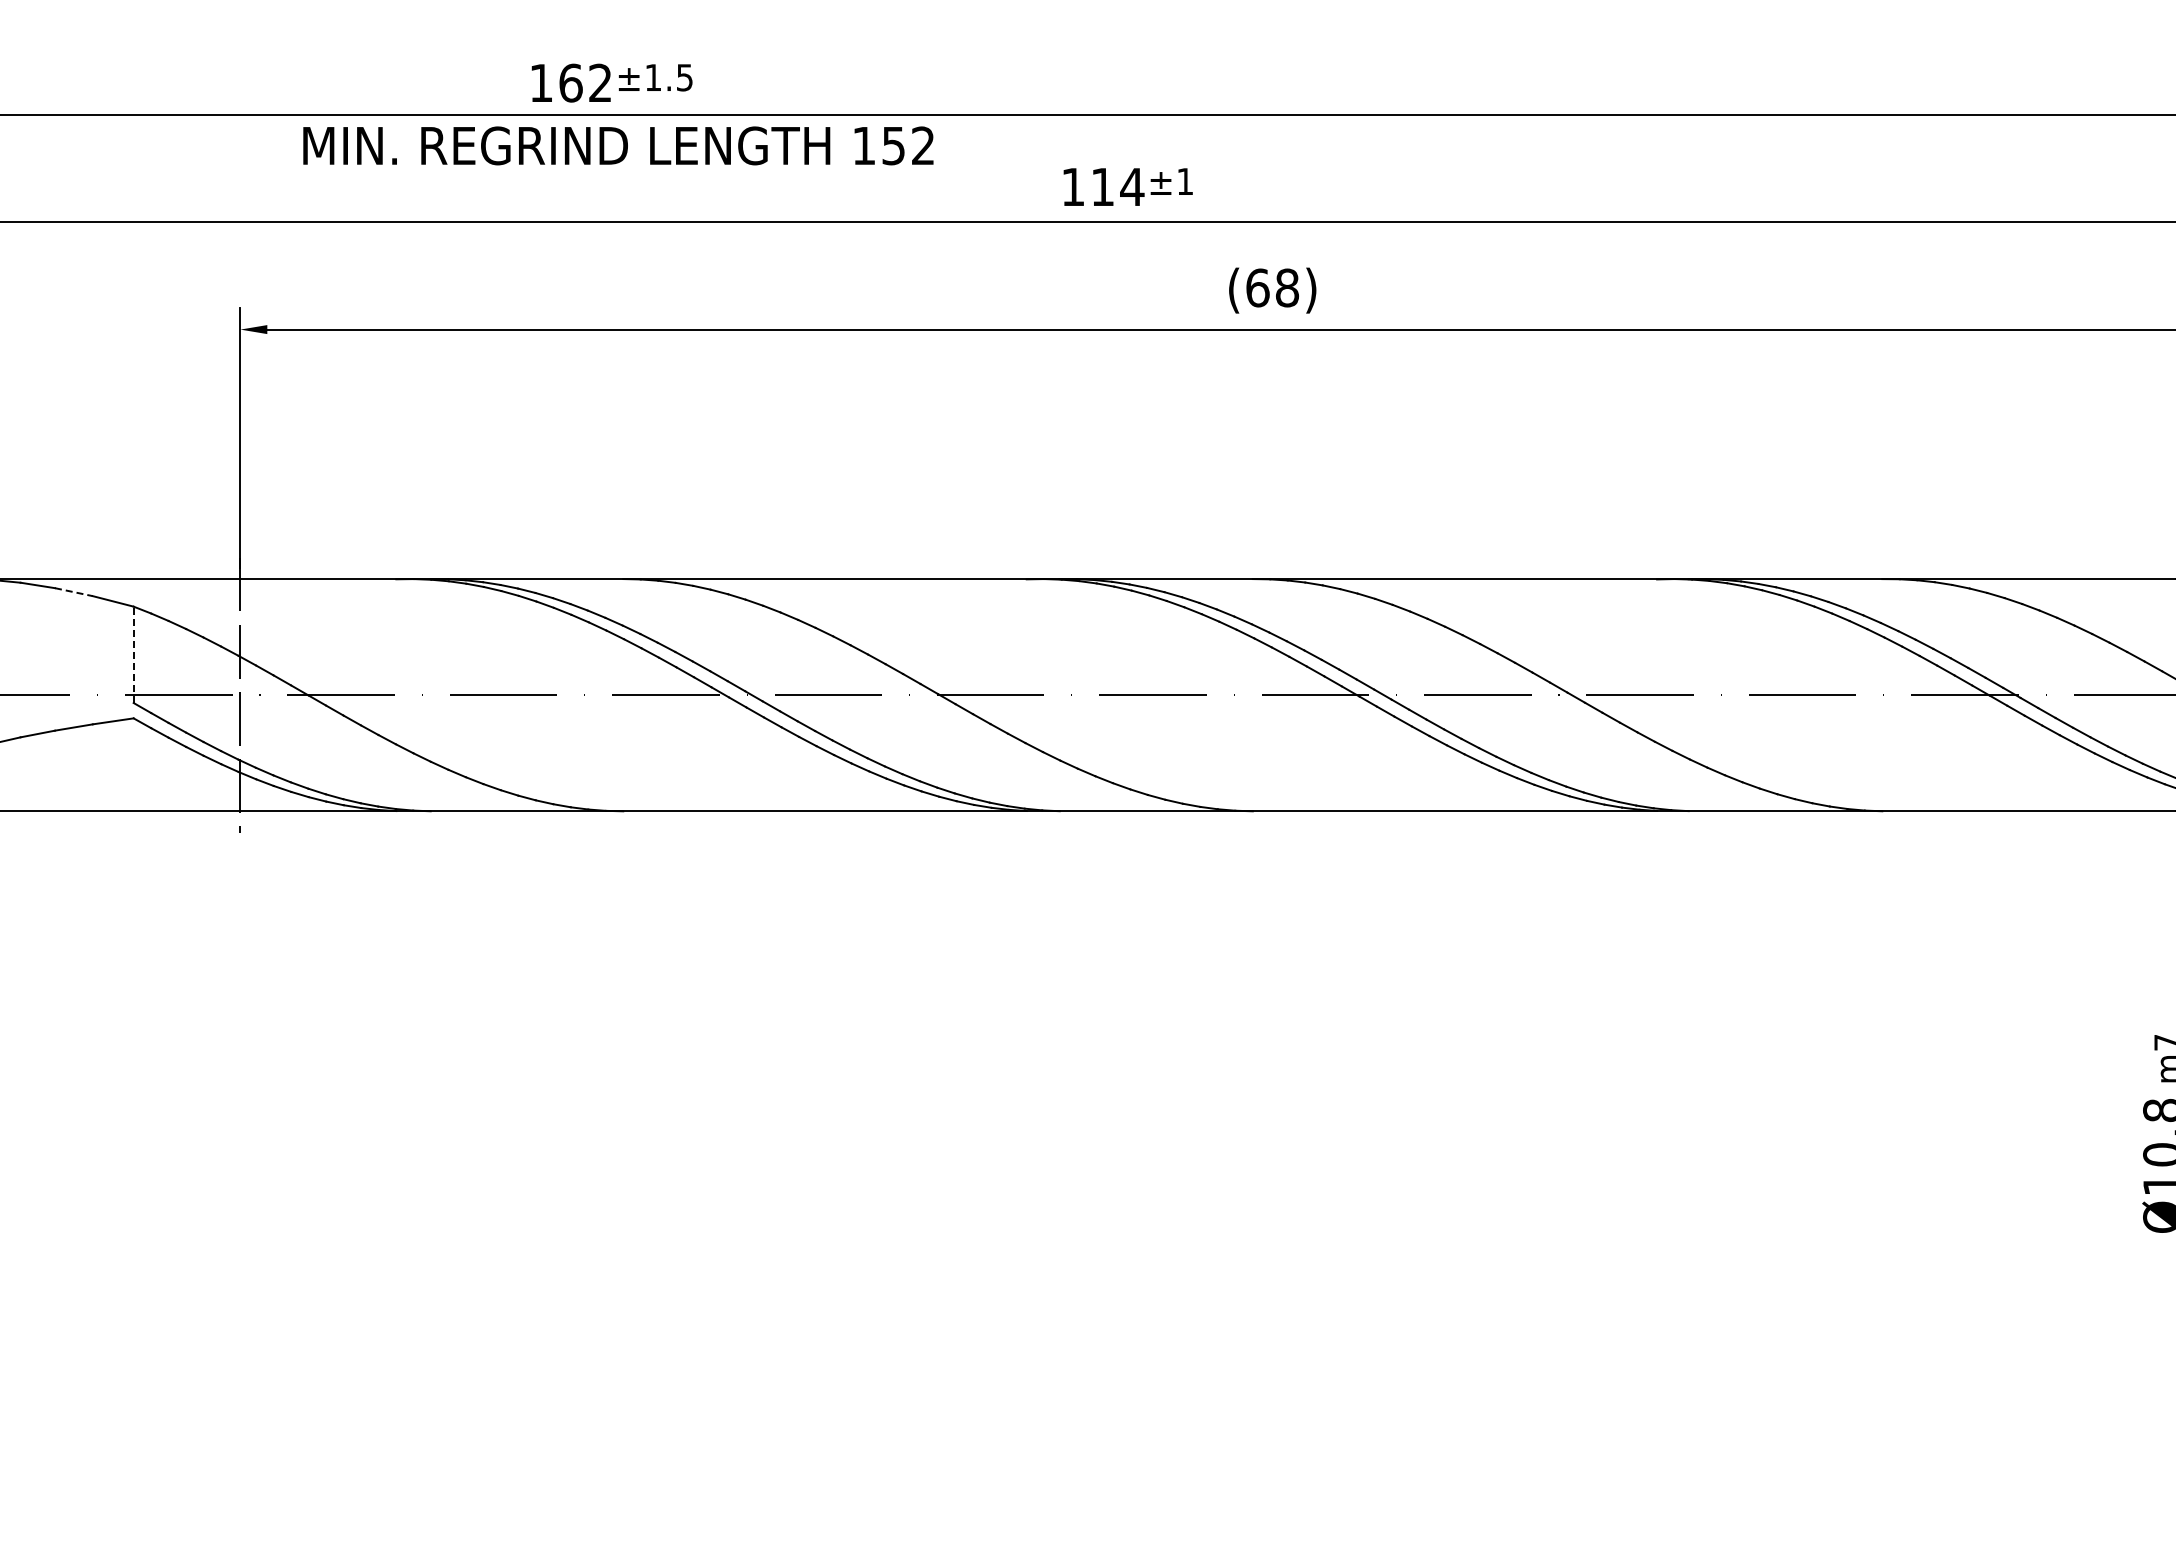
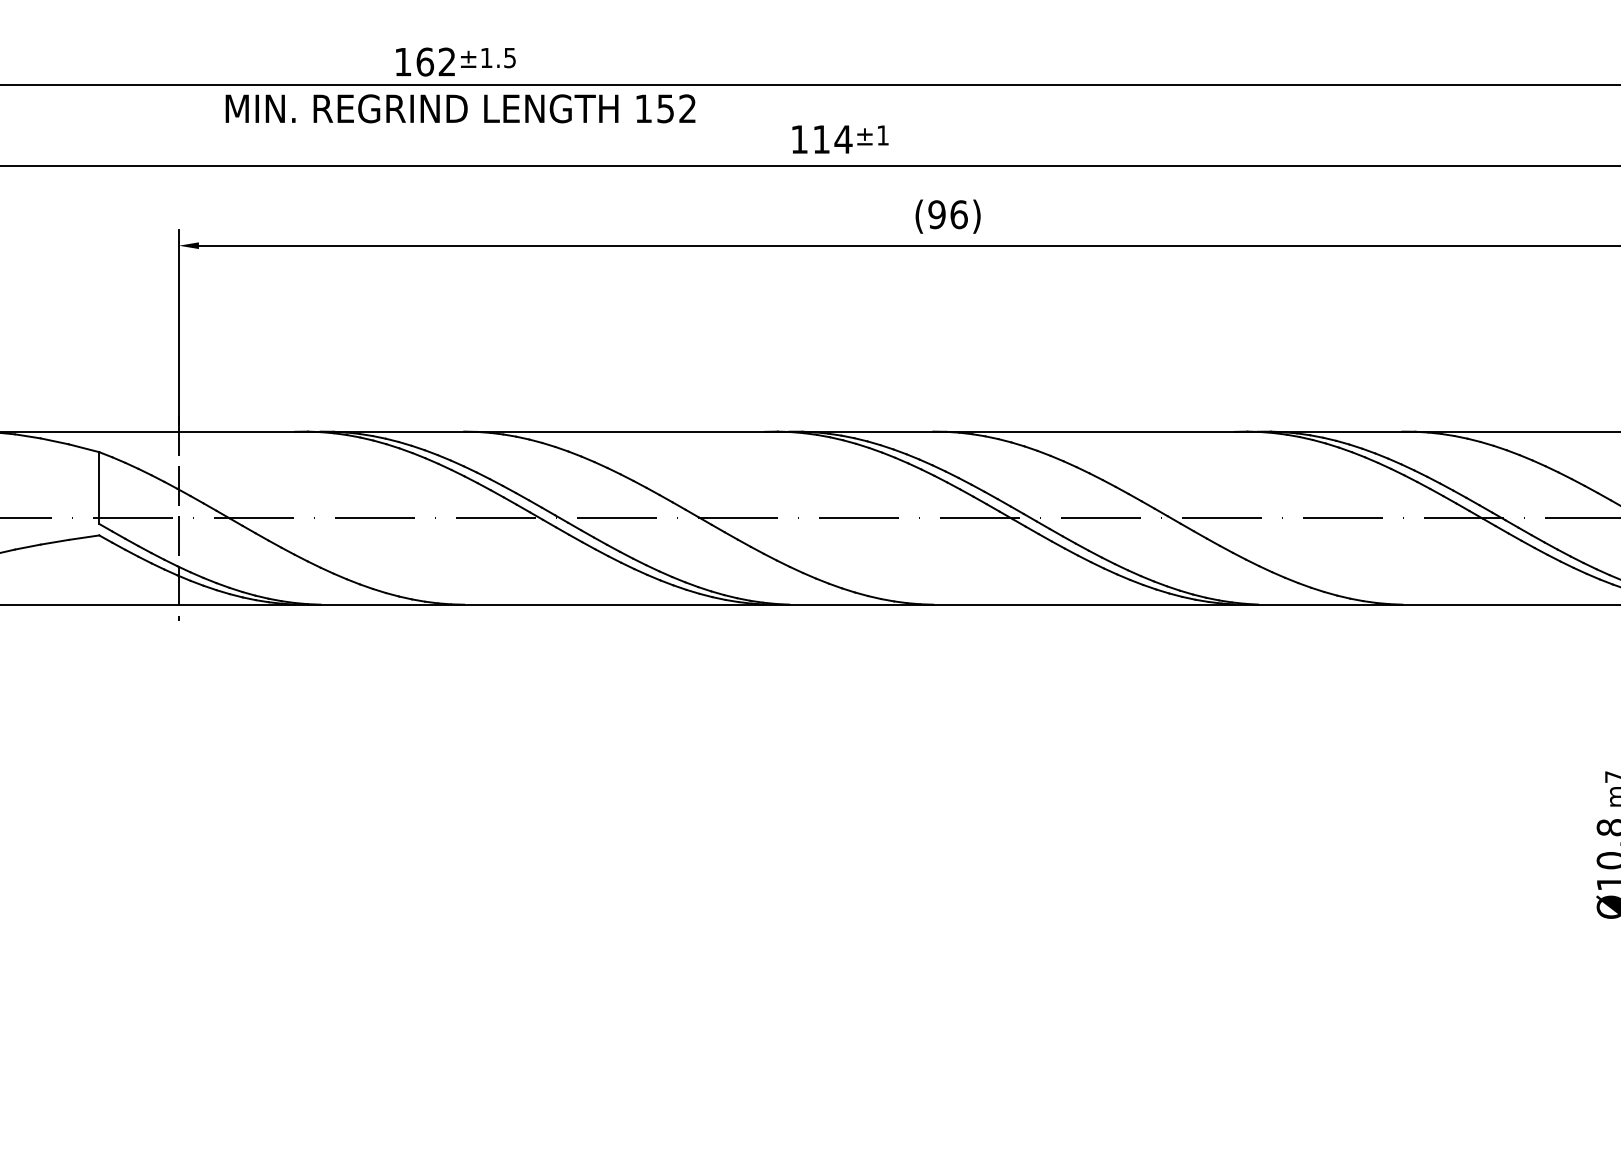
text: (1272, 287) -> (947, 214), (68) -> (96)
line: (74, 592) -> (55, 441), dashed -> solid
line: (133, 654) -> (99, 487), dashed -> solid

